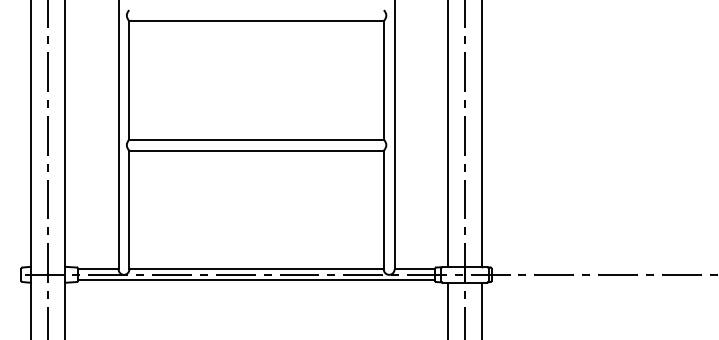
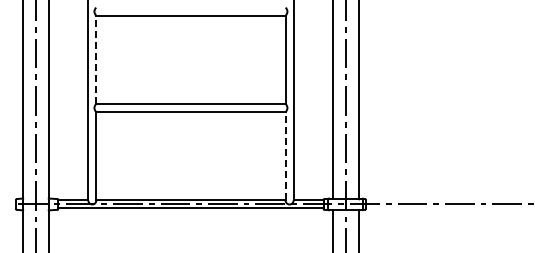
line: (129, 79) -> (96, 59), solid -> dashed
line: (383, 208) -> (285, 155), solid -> dashed

